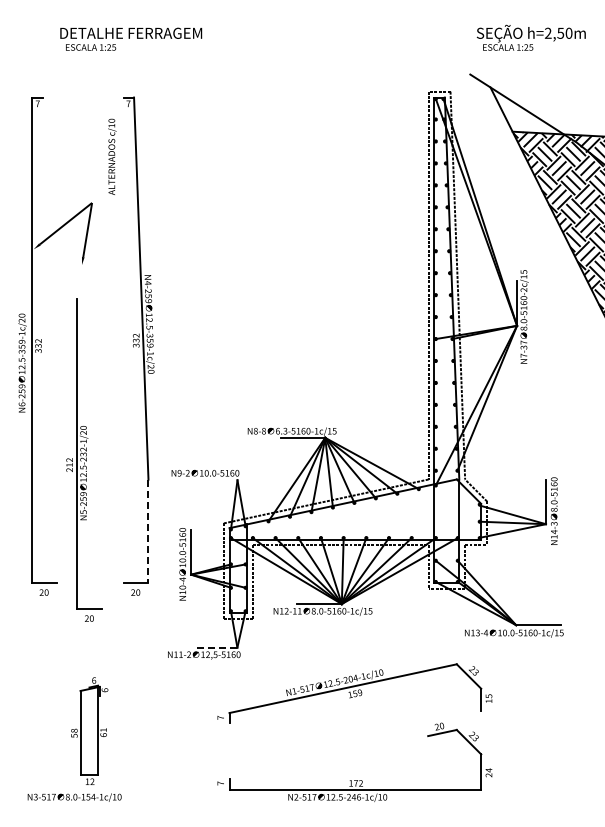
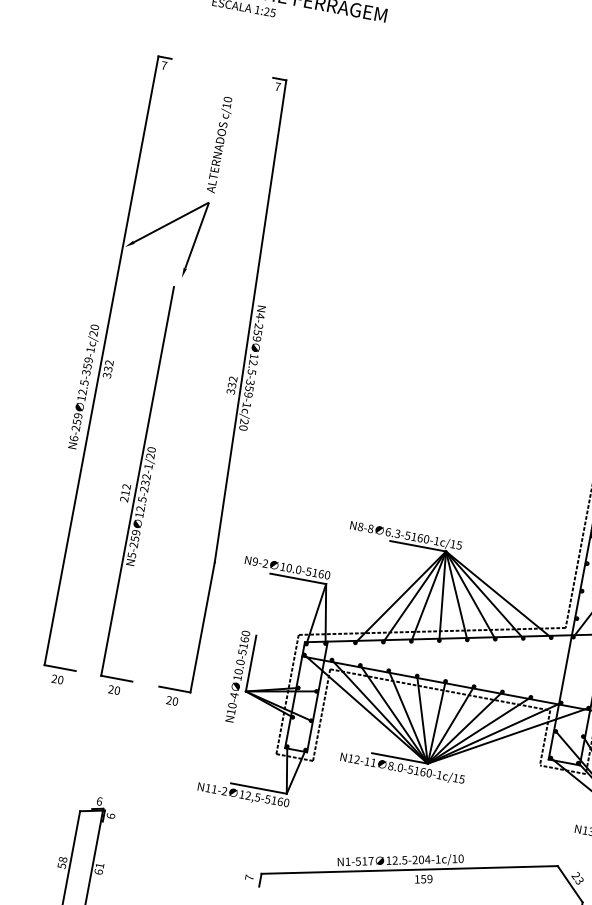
text: (112, 156) -> (220, 144), moved
part: (84, 459) -> (145, 489), moved
line: (214, 480) -> (297, 578), added
line: (148, 531) -> (202, 627), dashed -> solid
line: (214, 647) -> (258, 788), dashed -> solid

